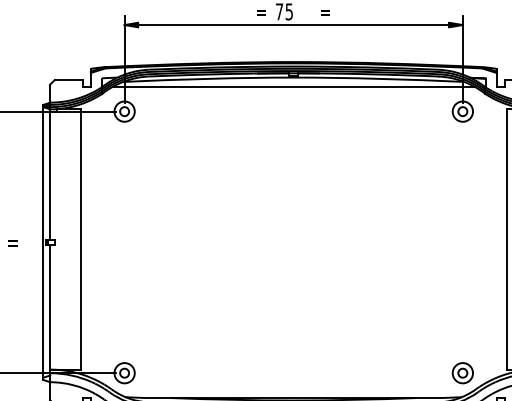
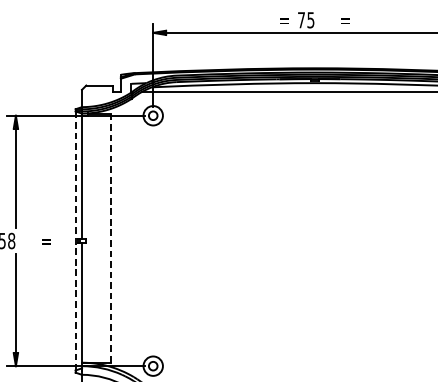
line: (80, 240) -> (110, 239), solid -> dashed
line: (43, 242) -> (75, 241), solid -> dashed

